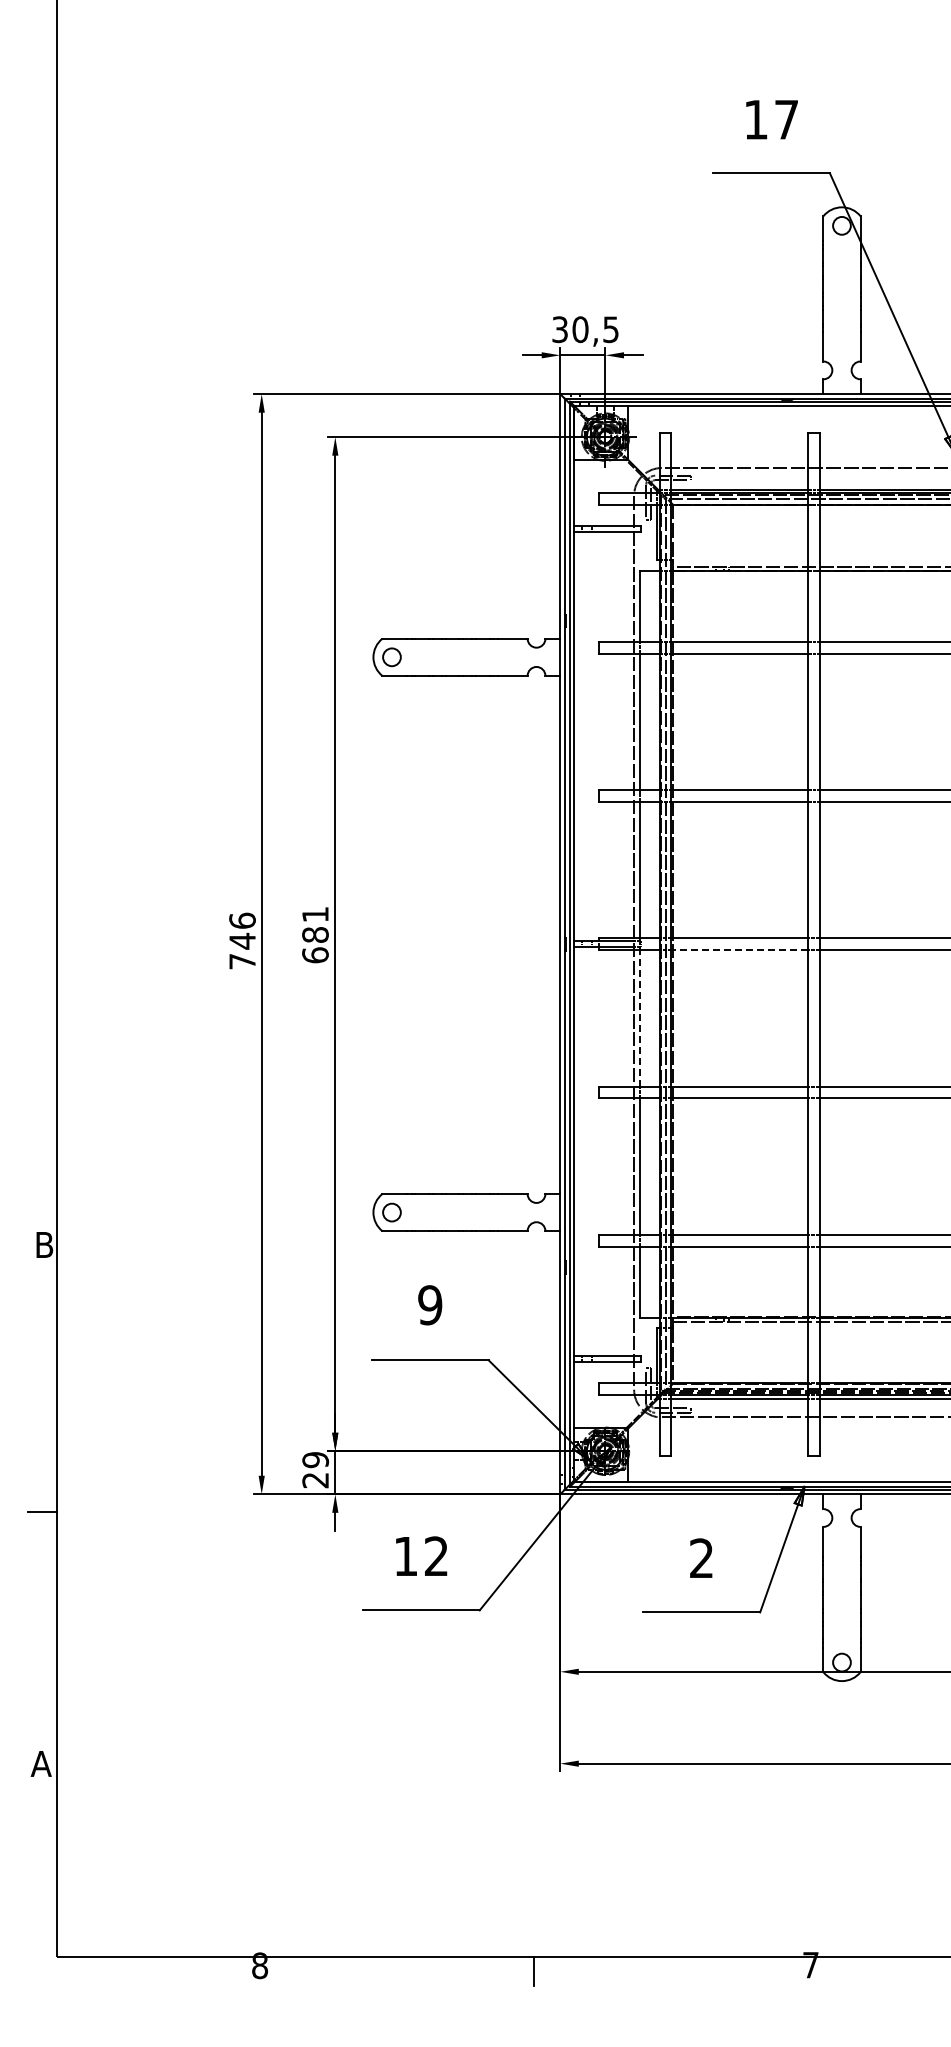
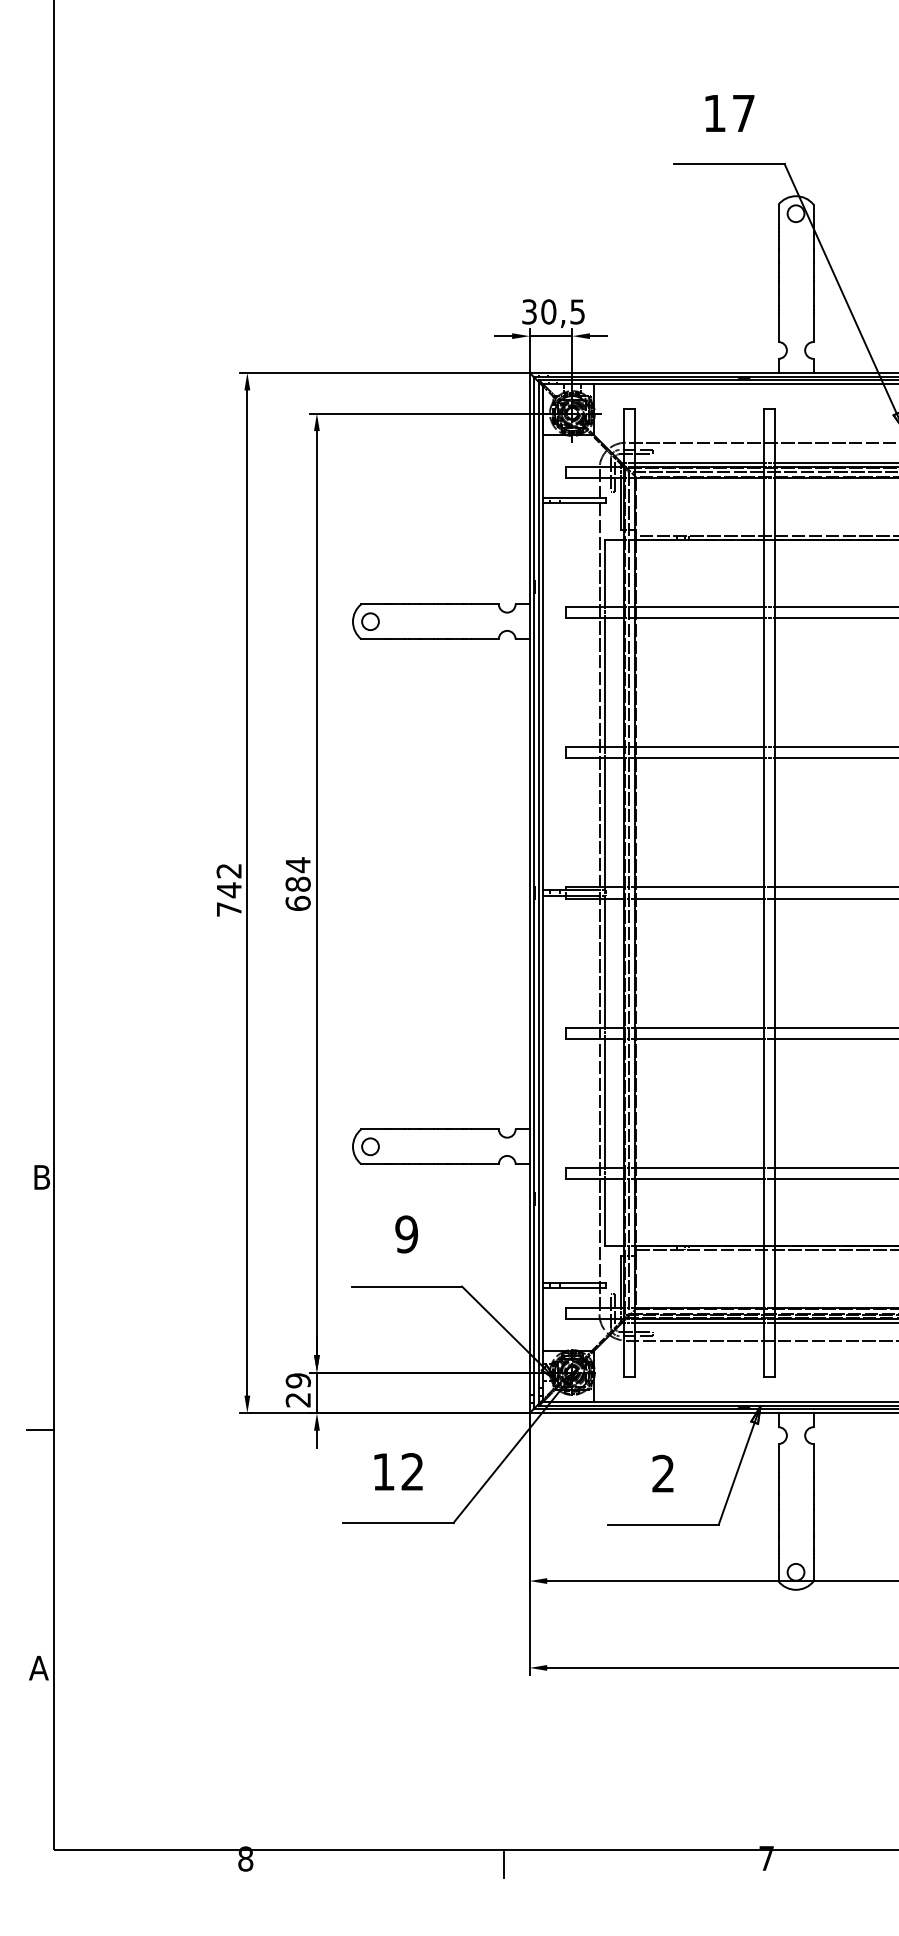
text: (315, 914) -> (298, 864), 681 -> 684
text: (242, 920) -> (229, 870), 746 -> 742
line: (739, 950) -> (699, 898), dashed -> solid
line: (640, 1017) -> (605, 962), dashed -> solid

